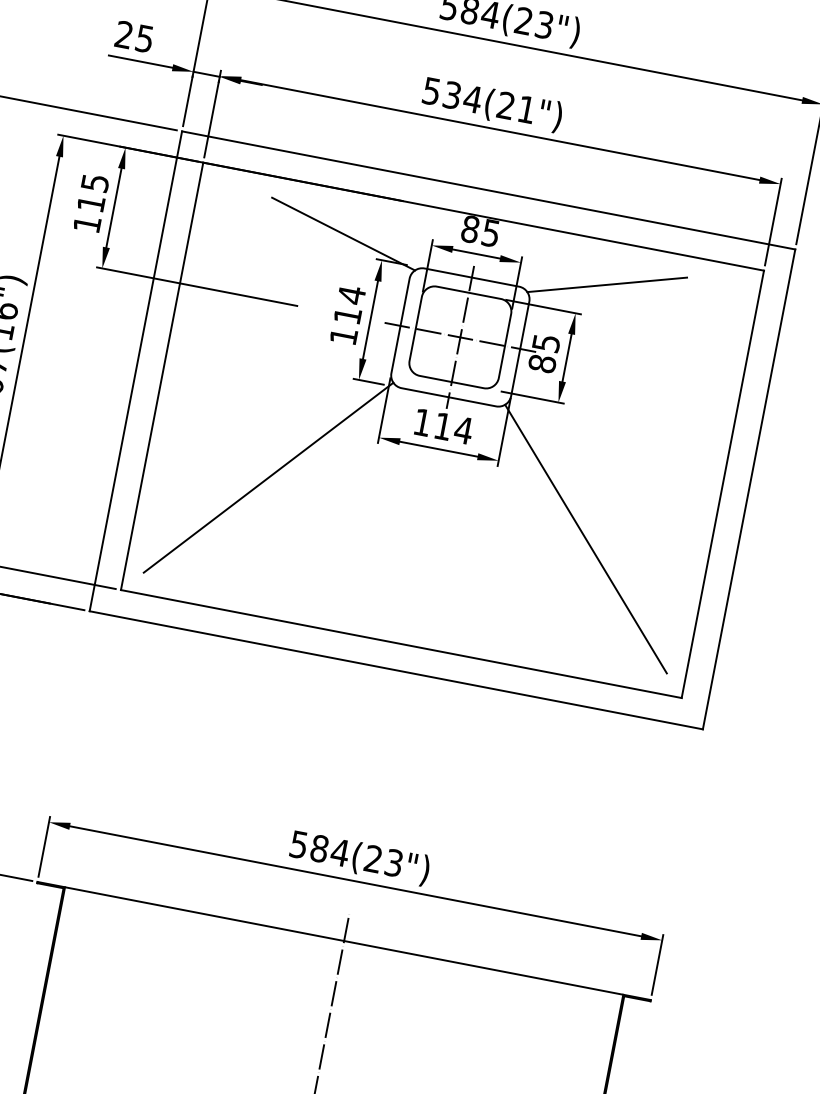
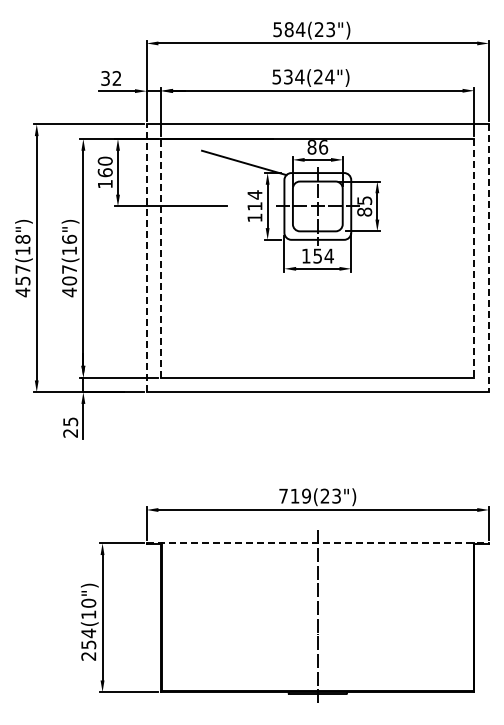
text: (134, 36) -> (111, 78), 25 -> 32
text: (526, 108) -> (329, 76), 534(21") -> 534(24")
text: (91, 192) -> (104, 166), 115 -> 160
text: (490, 233) -> (323, 147), 85 -> 86
line: (607, 284) -> (391, 162), removed
line: (135, 371) -> (146, 258), solid -> dashed
line: (162, 374) -> (161, 257), solid -> dashed
text: (442, 425) -> (317, 255), 114 -> 154
line: (267, 476) -> (228, 301), removed
line: (723, 484) -> (474, 258), solid -> dashed
line: (748, 489) -> (488, 258), solid -> dashed
line: (584, 537) -> (405, 301), removed
text: (320, 847) -> (295, 495), 584(23") -> 719(23")
line: (345, 941) -> (318, 543), solid -> dashed

